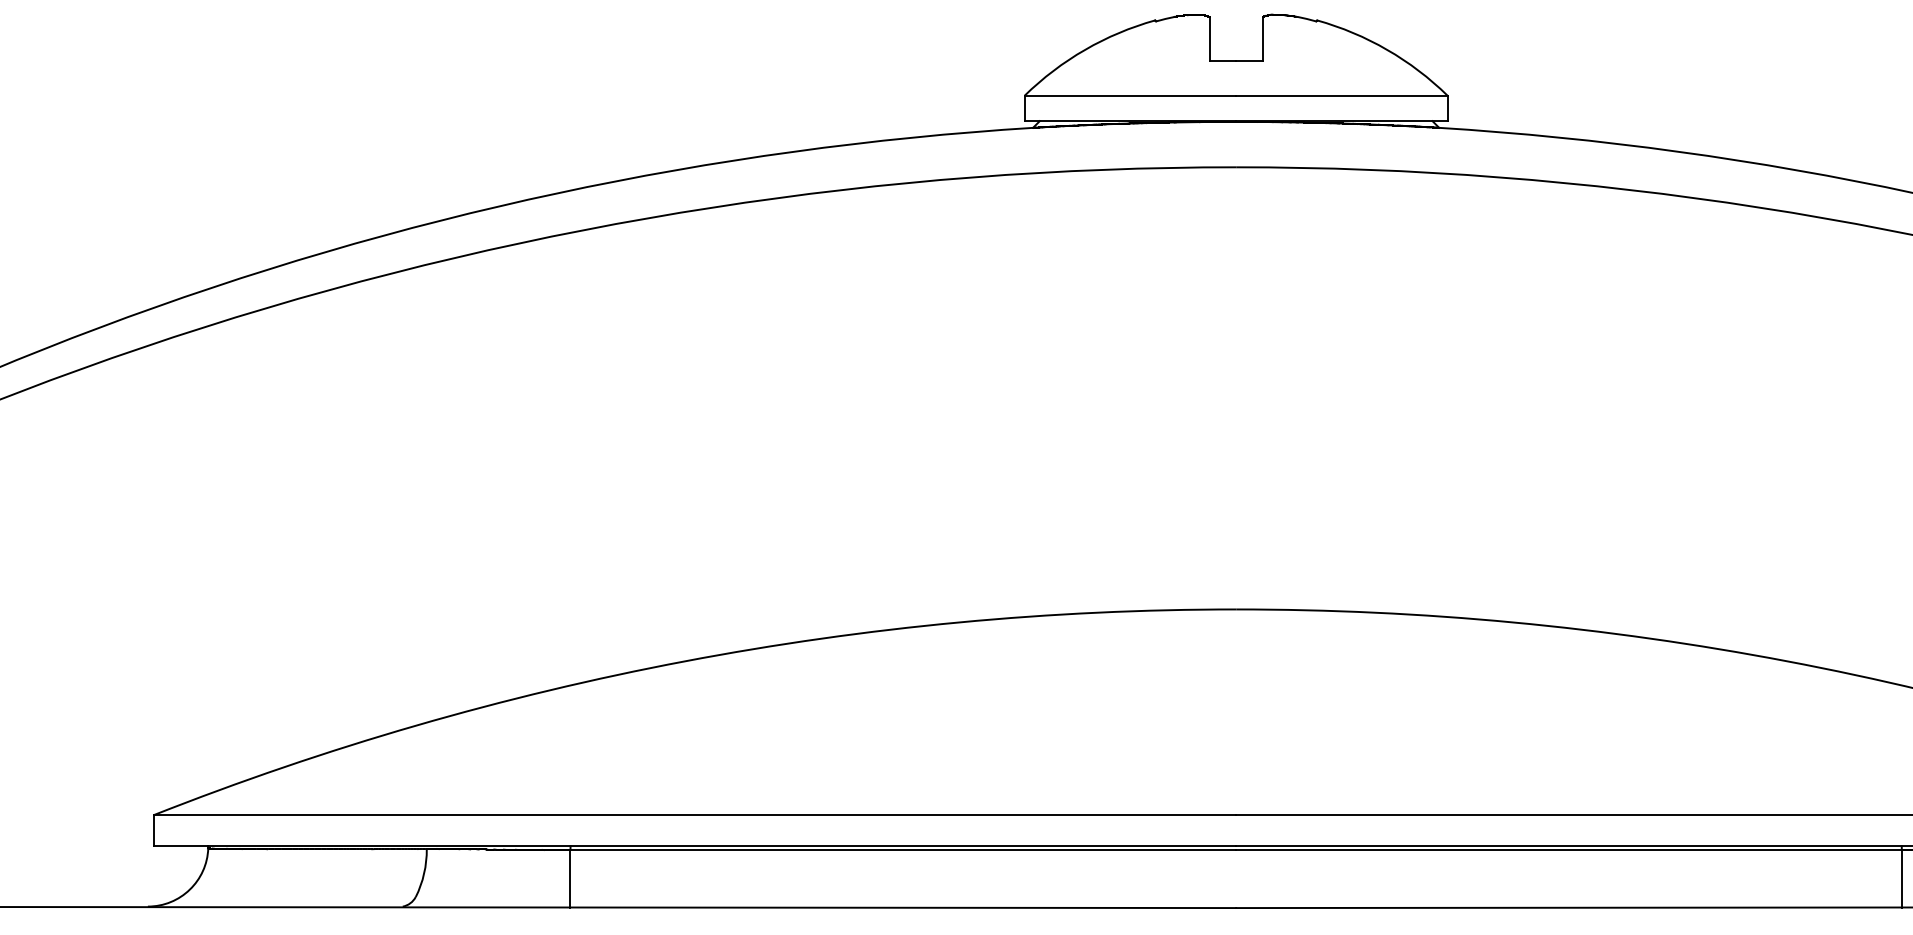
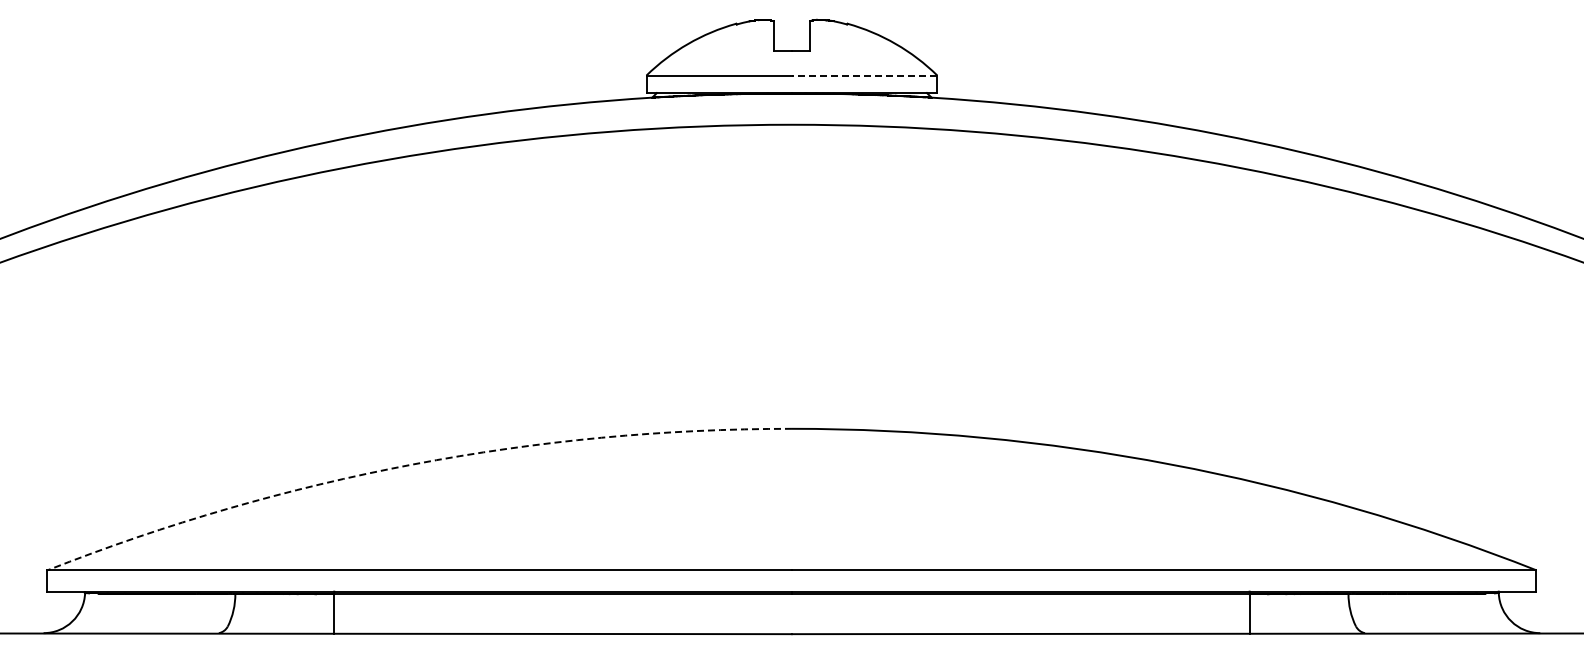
line: (1341, 95) -> (864, 75), solid -> dashed
arc: (685, 661) -> (413, 464), solid -> dashed

